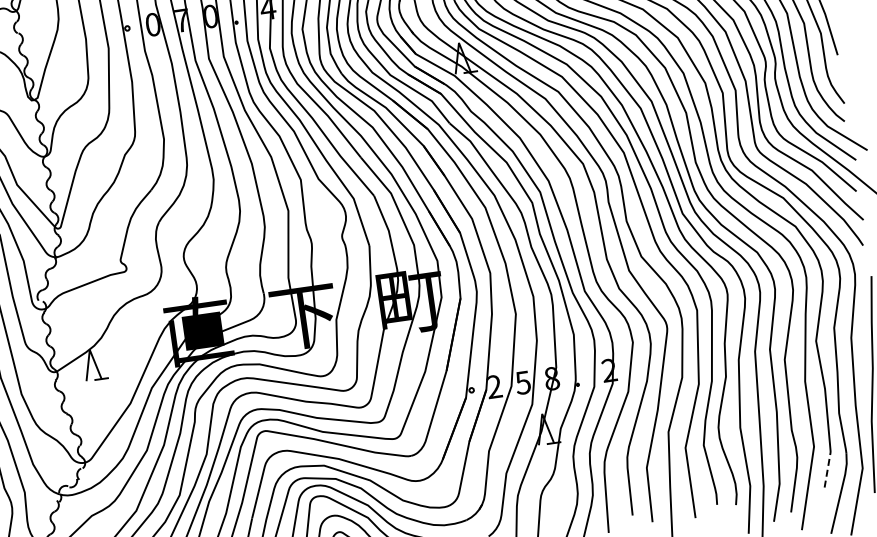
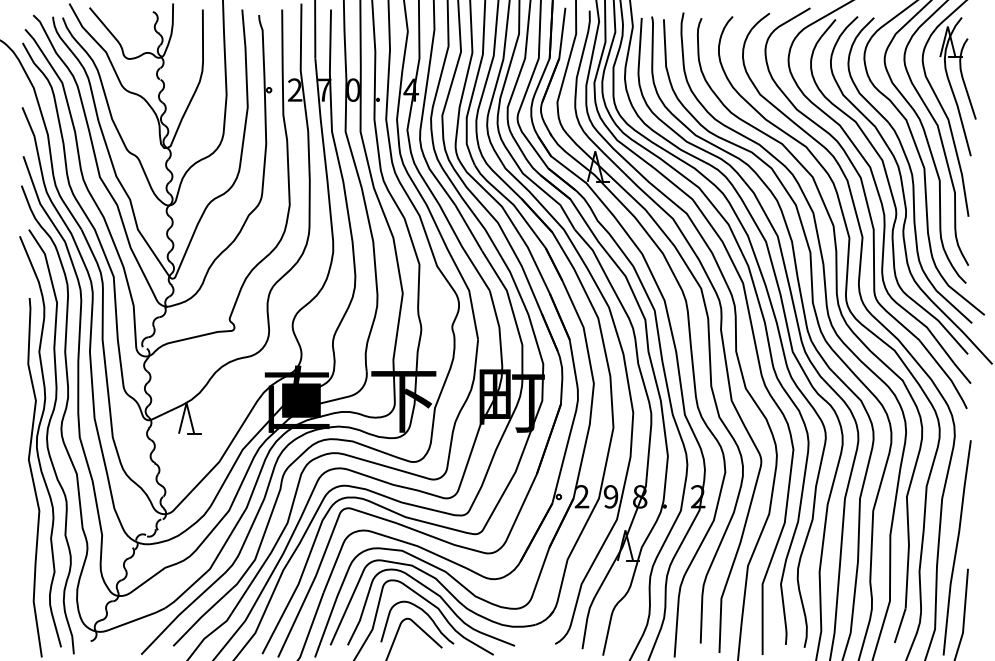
text: (153, 24) -> (295, 89), 0 -> 2
text: (522, 382) -> (610, 496), 5 -> 9
line: (827, 469) -> (900, 625), dashed -> solid

